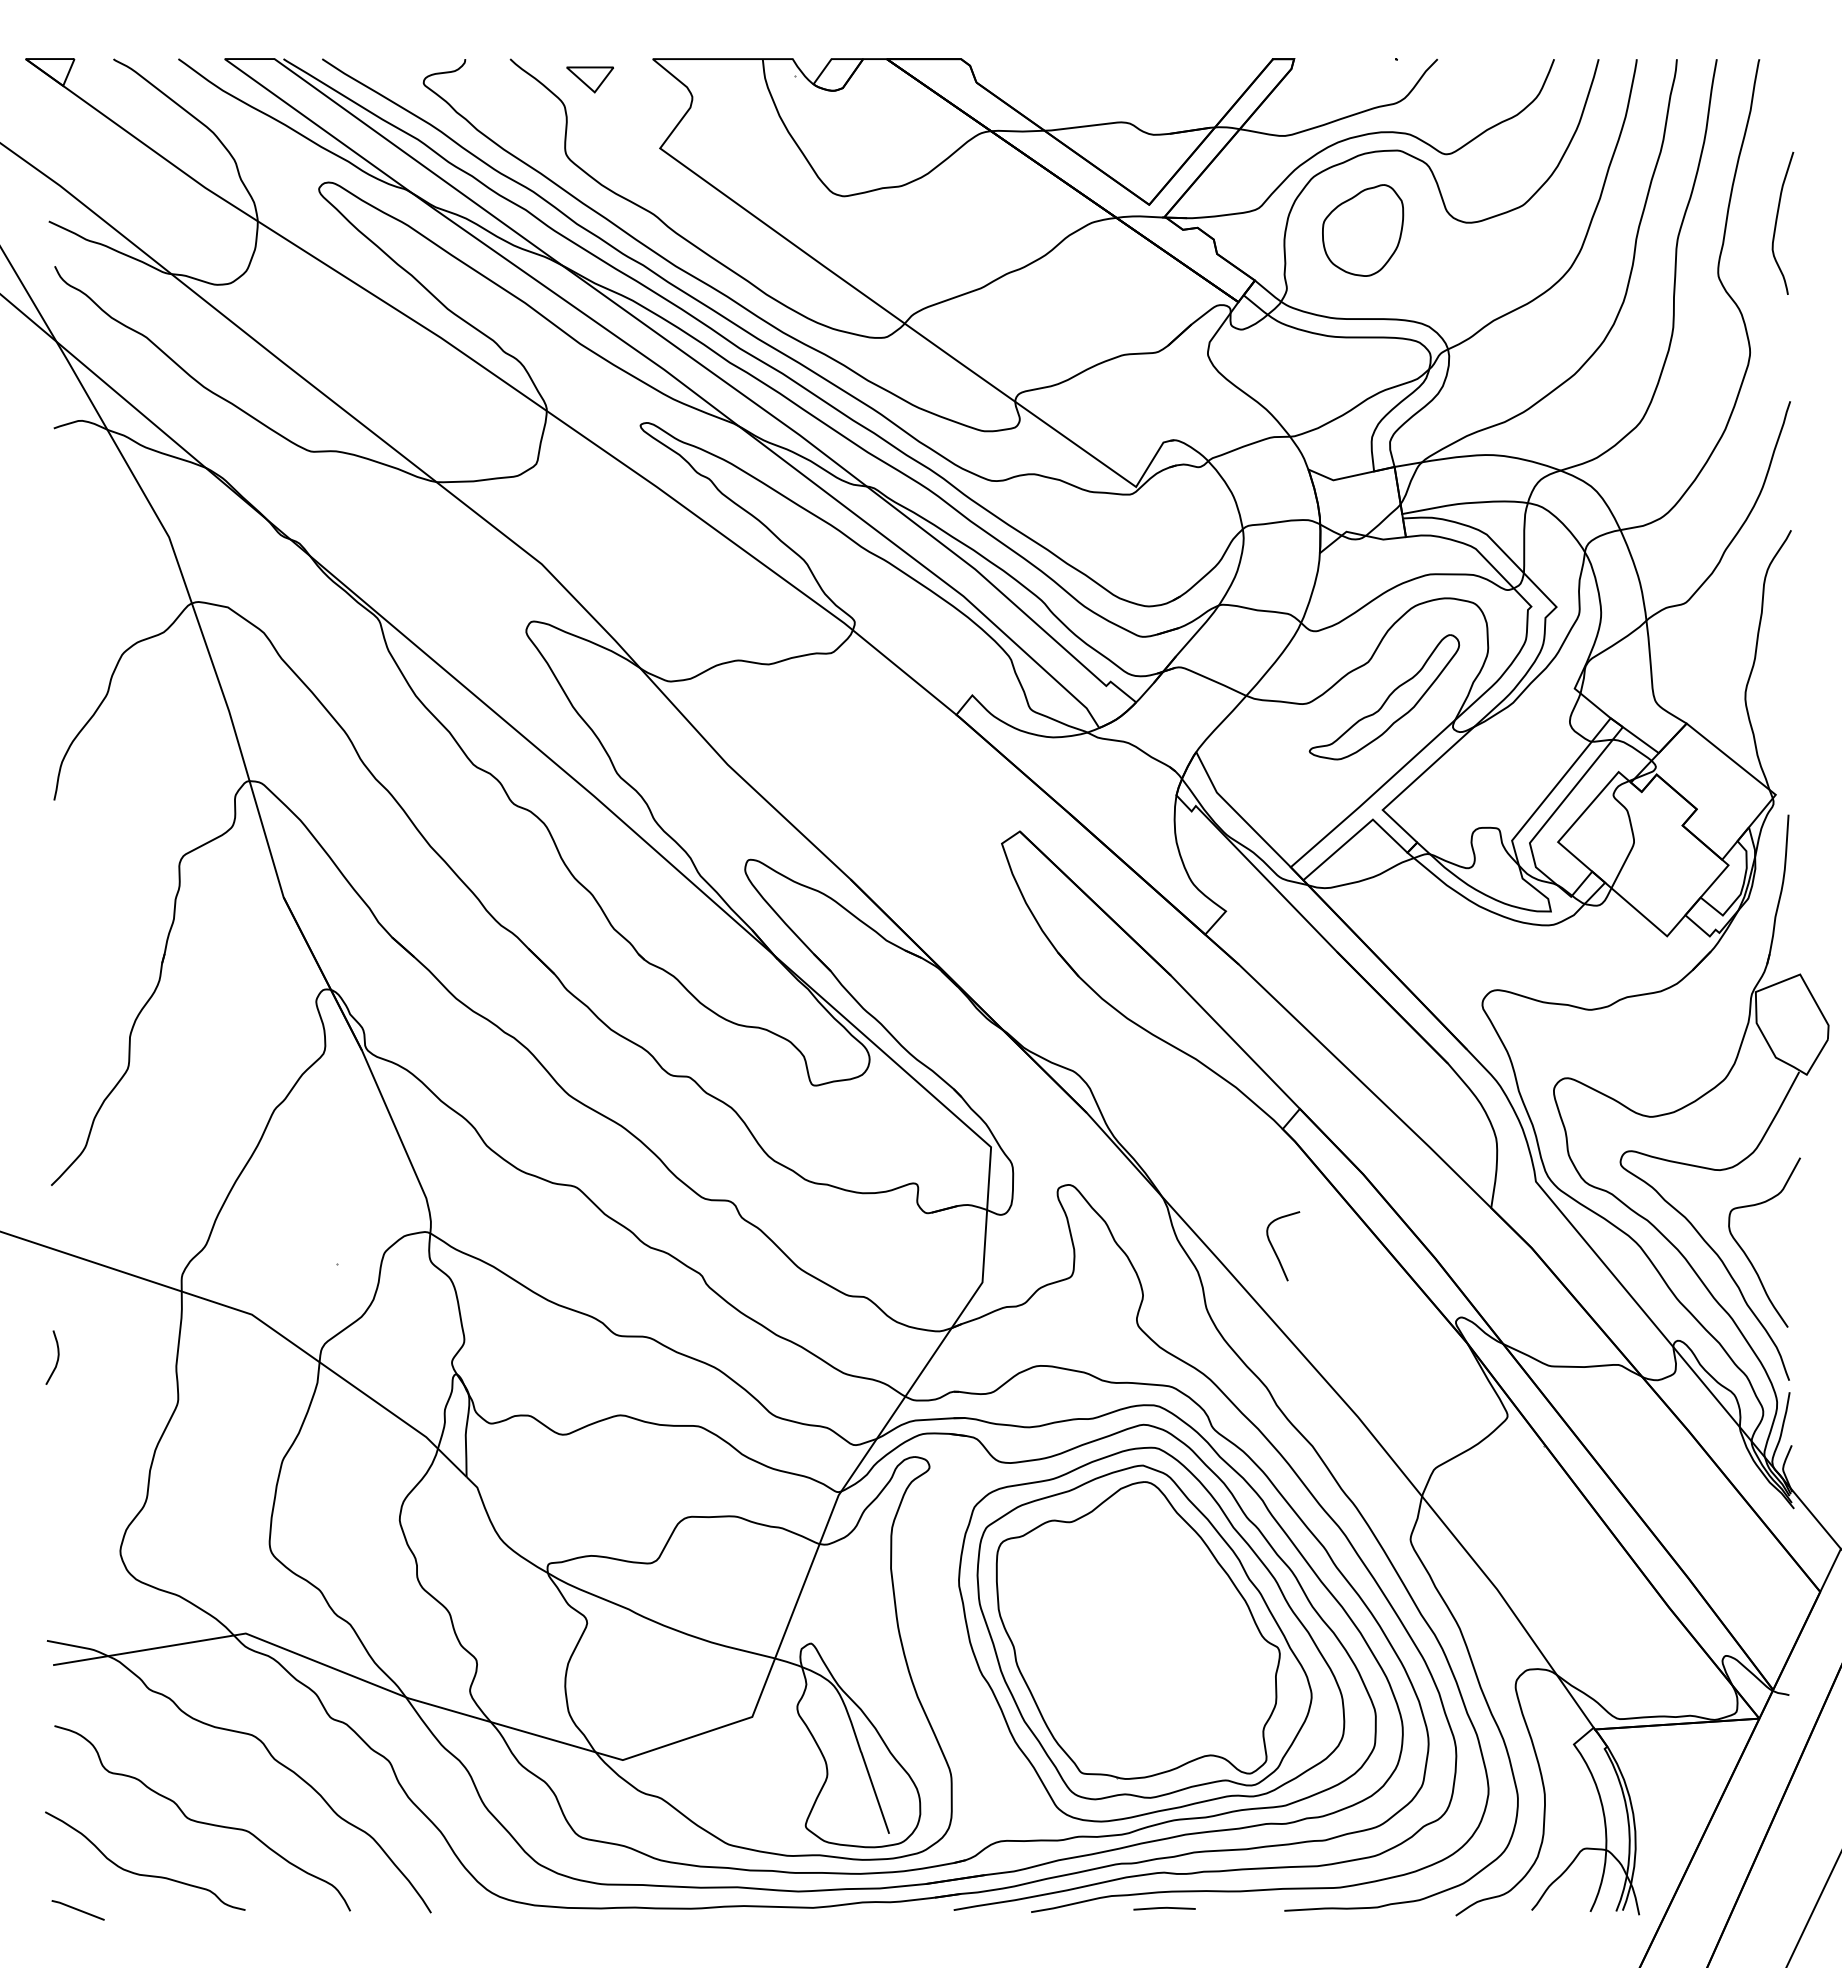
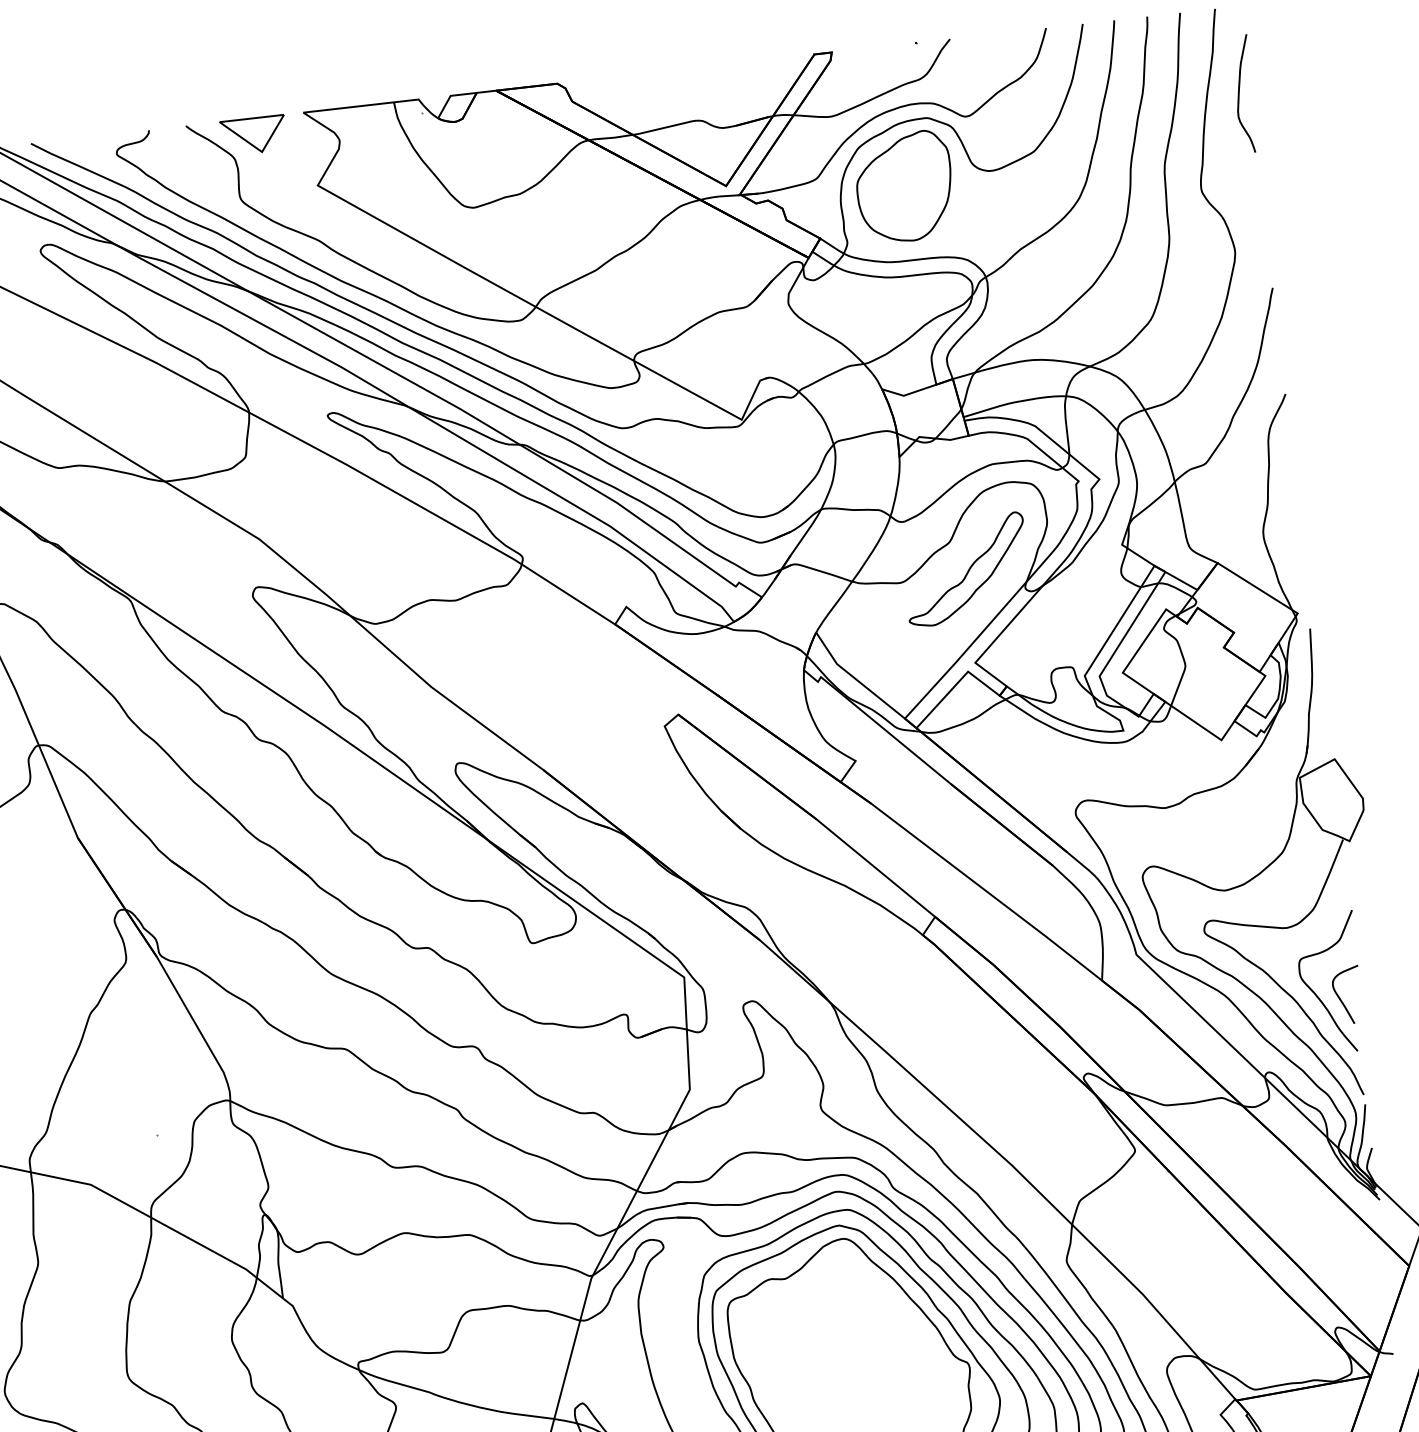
part: (589, 79) -> (253, 135), size x1.67
curve: (1777, 221) -> (1239, 93), moved
part: (1362, 230) -> (904, 187), size x1.43
curve: (1275, 1250) -> (1341, 999), moved

